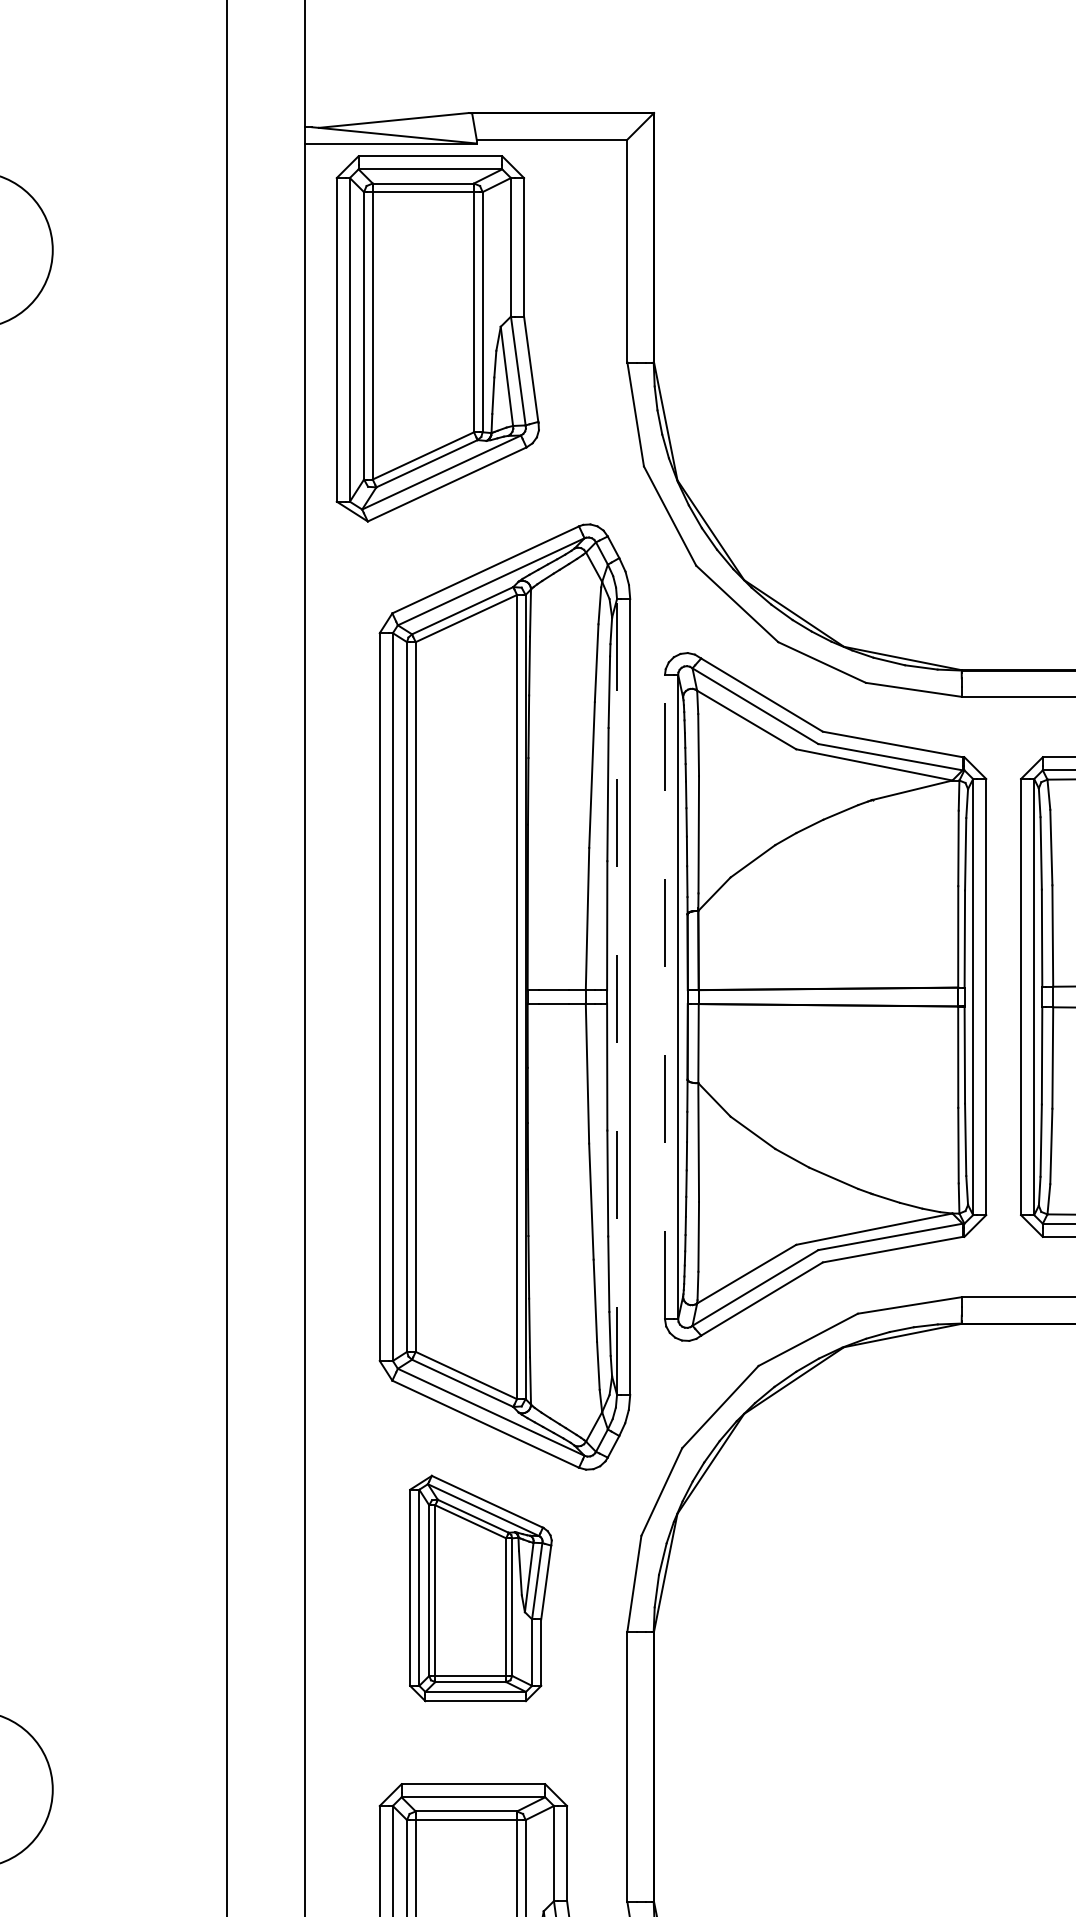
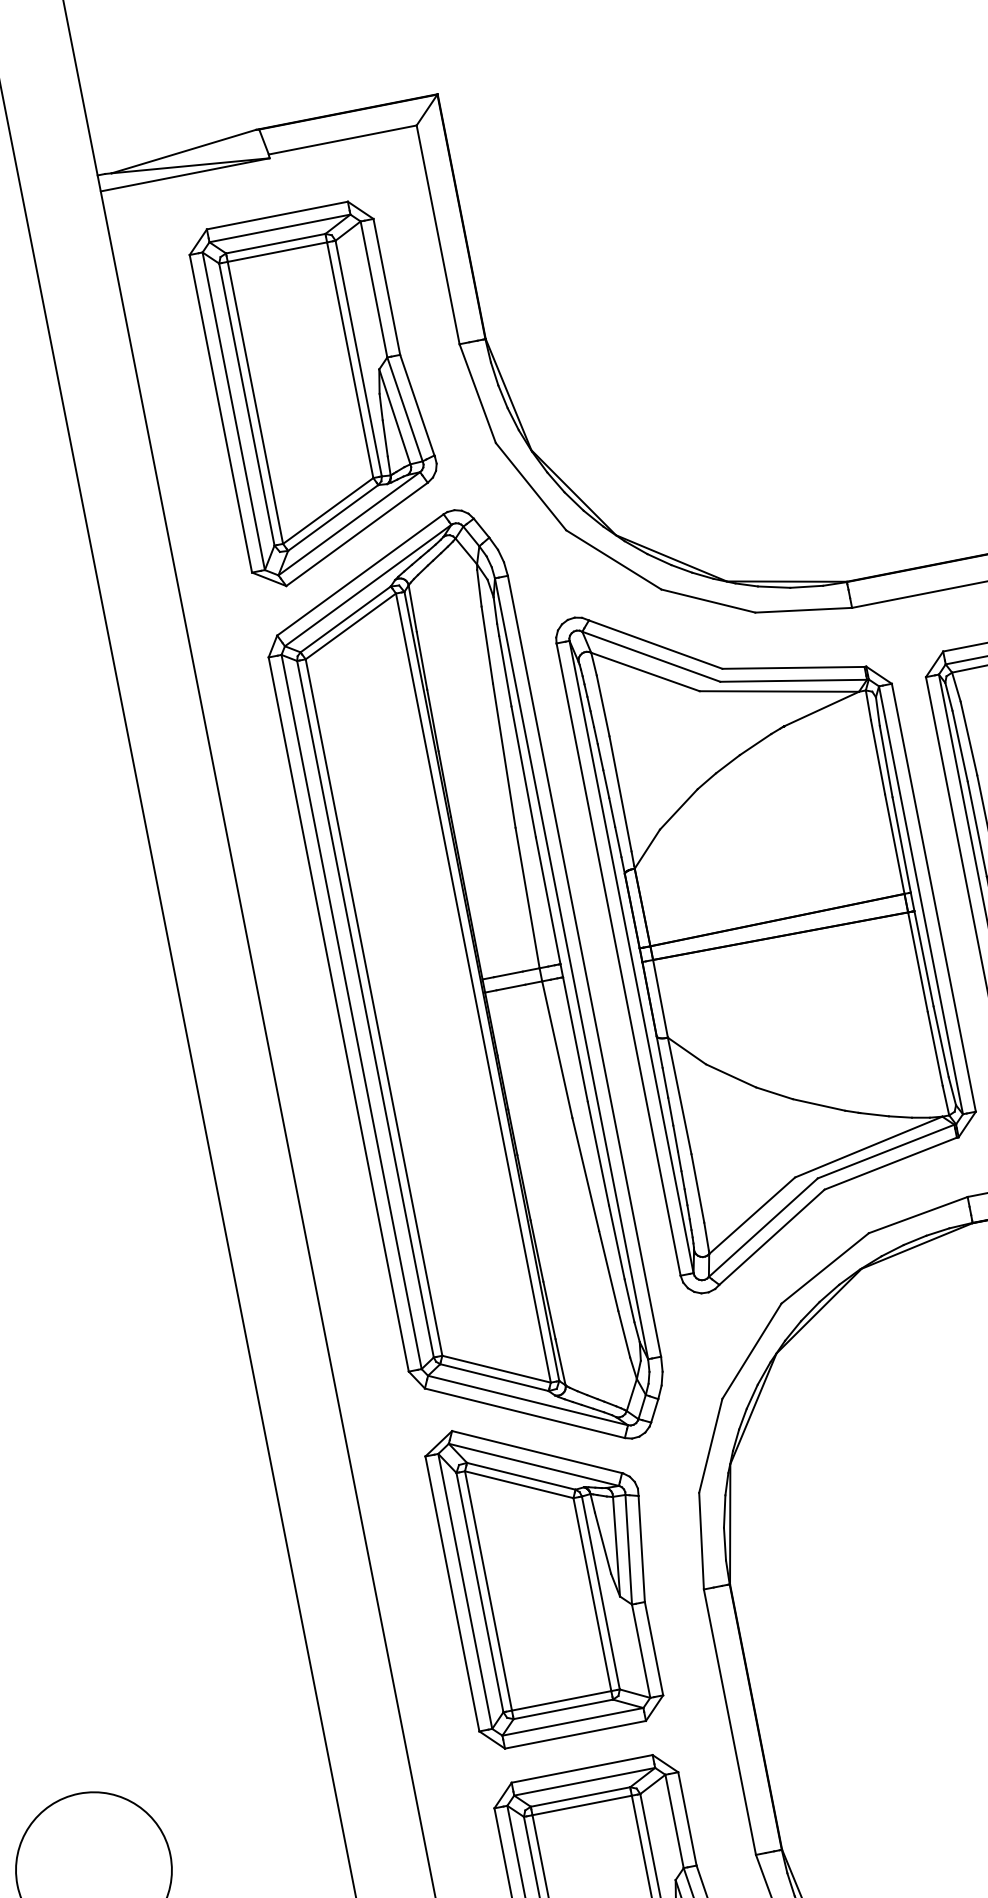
part: (437, 338) -> (319, 393), moved
line: (664, 996) -> (618, 959), dashed -> solid
line: (617, 997) -> (572, 969), dashed -> solid
part: (480, 1588) -> (551, 1575), size x1.43

